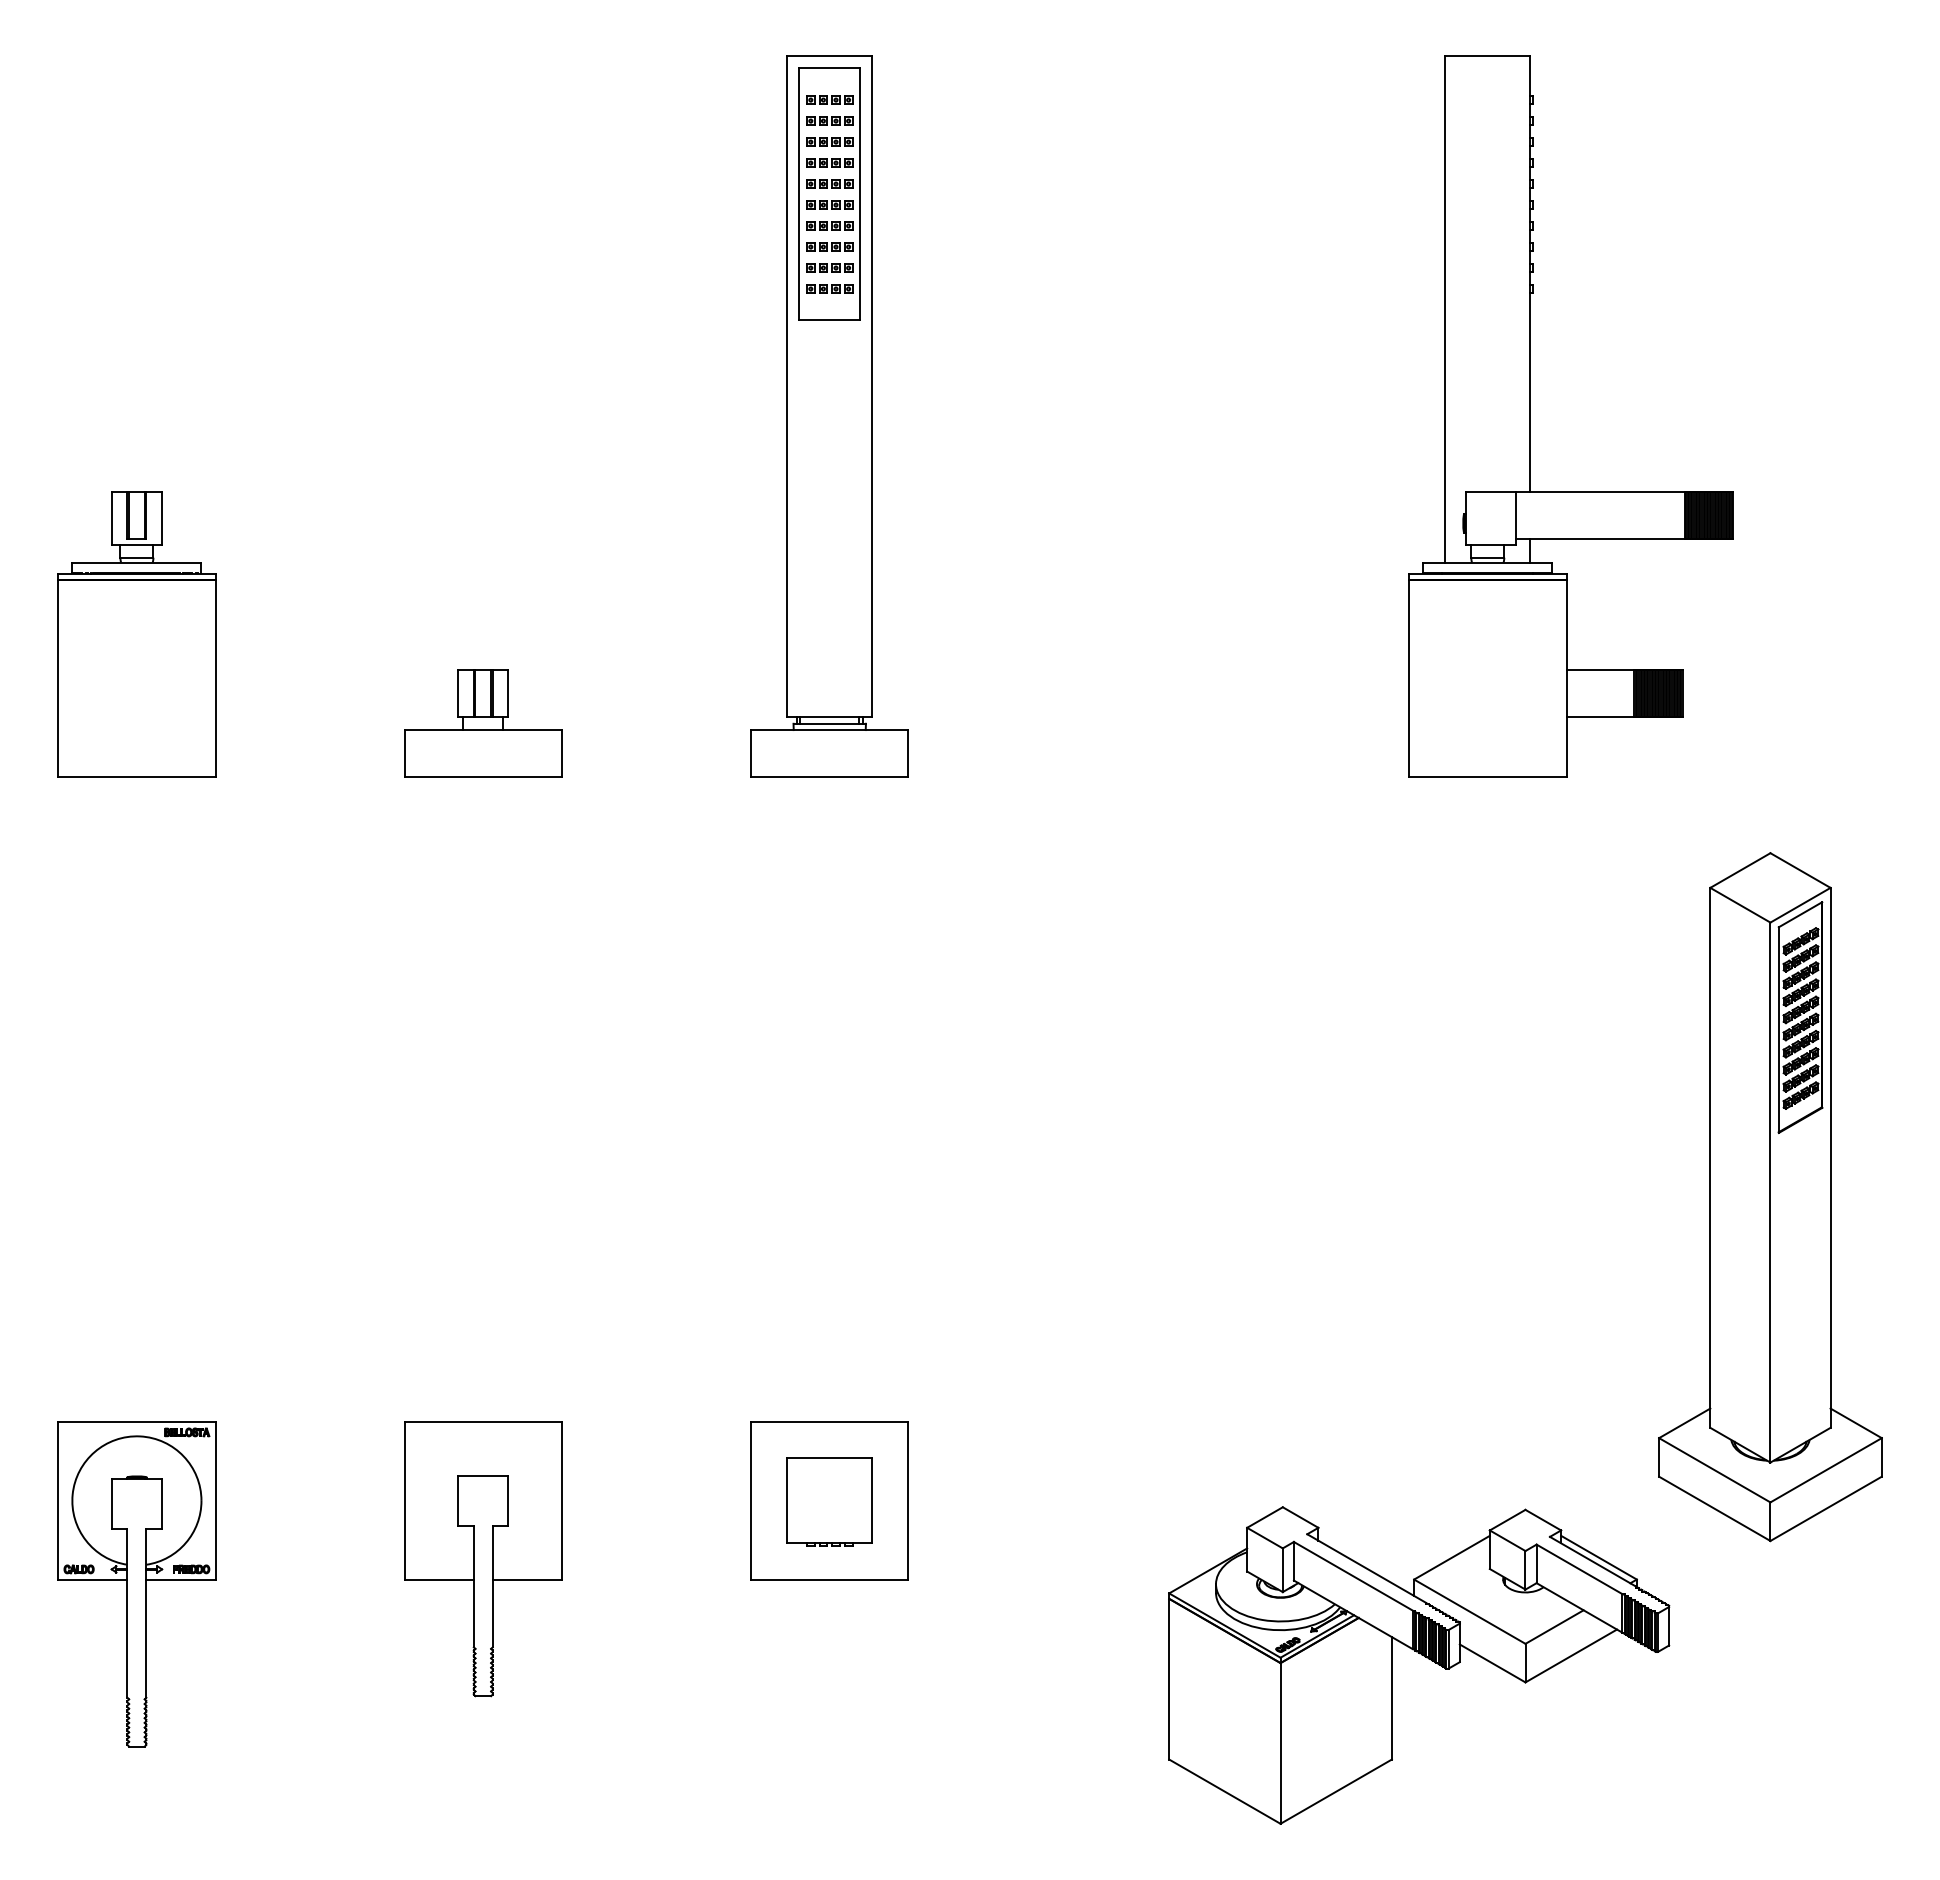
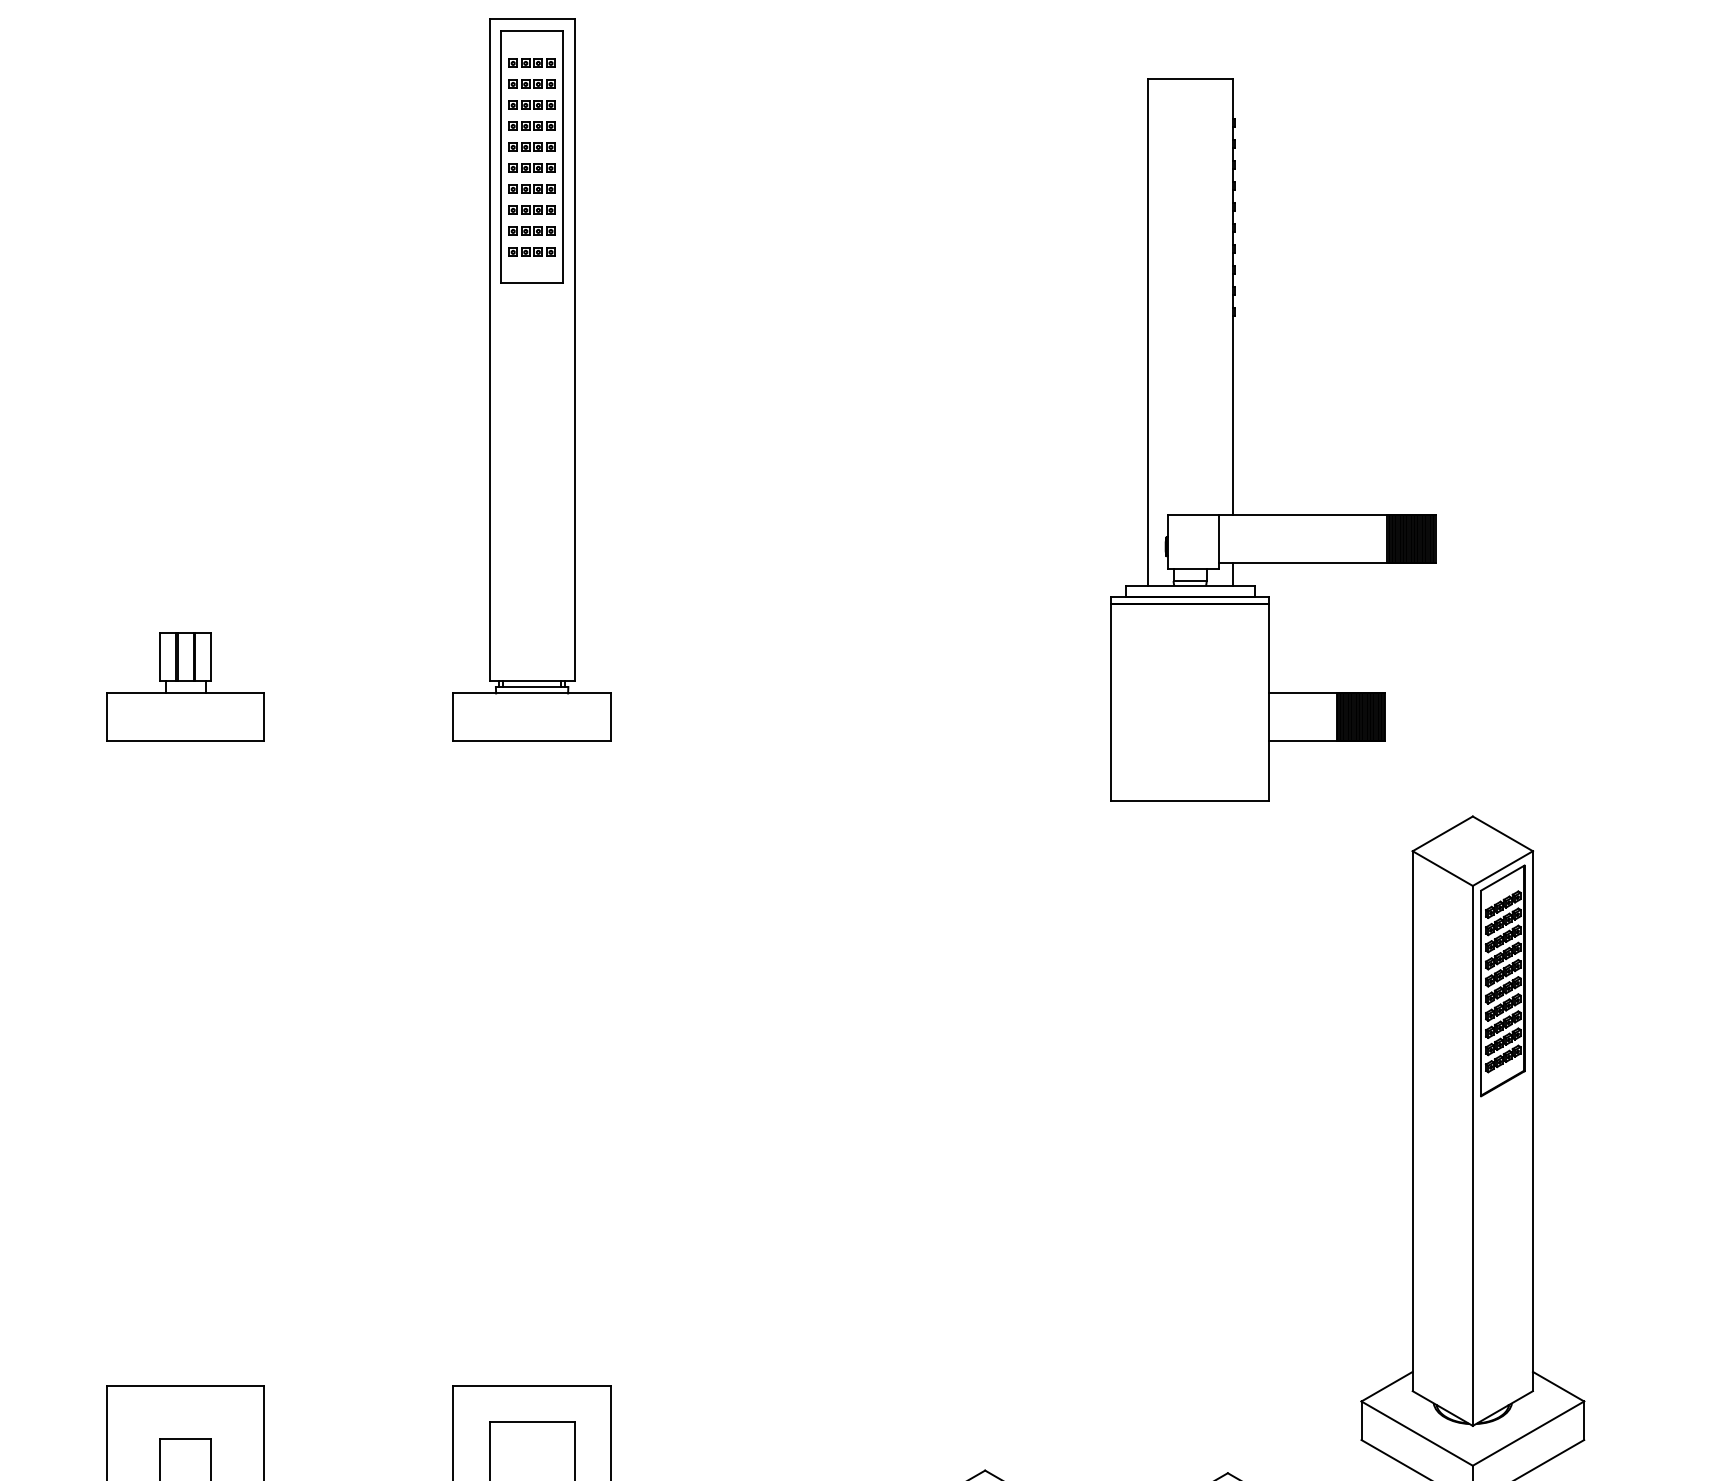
part: (1530, 416) -> (1232, 439), moved

